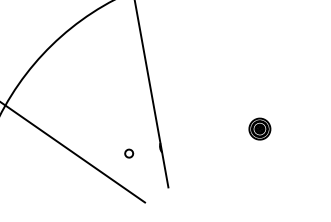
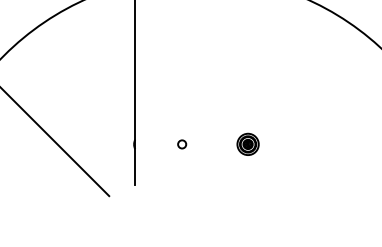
part: (259, 128) -> (247, 143), moved
circle: (129, 153) -> (182, 144), moved

